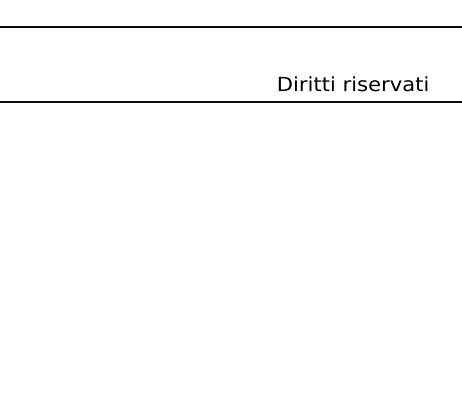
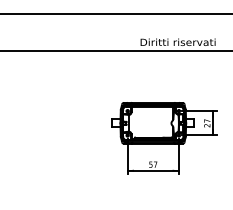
part: (326, 274) -> (164, 138), added

